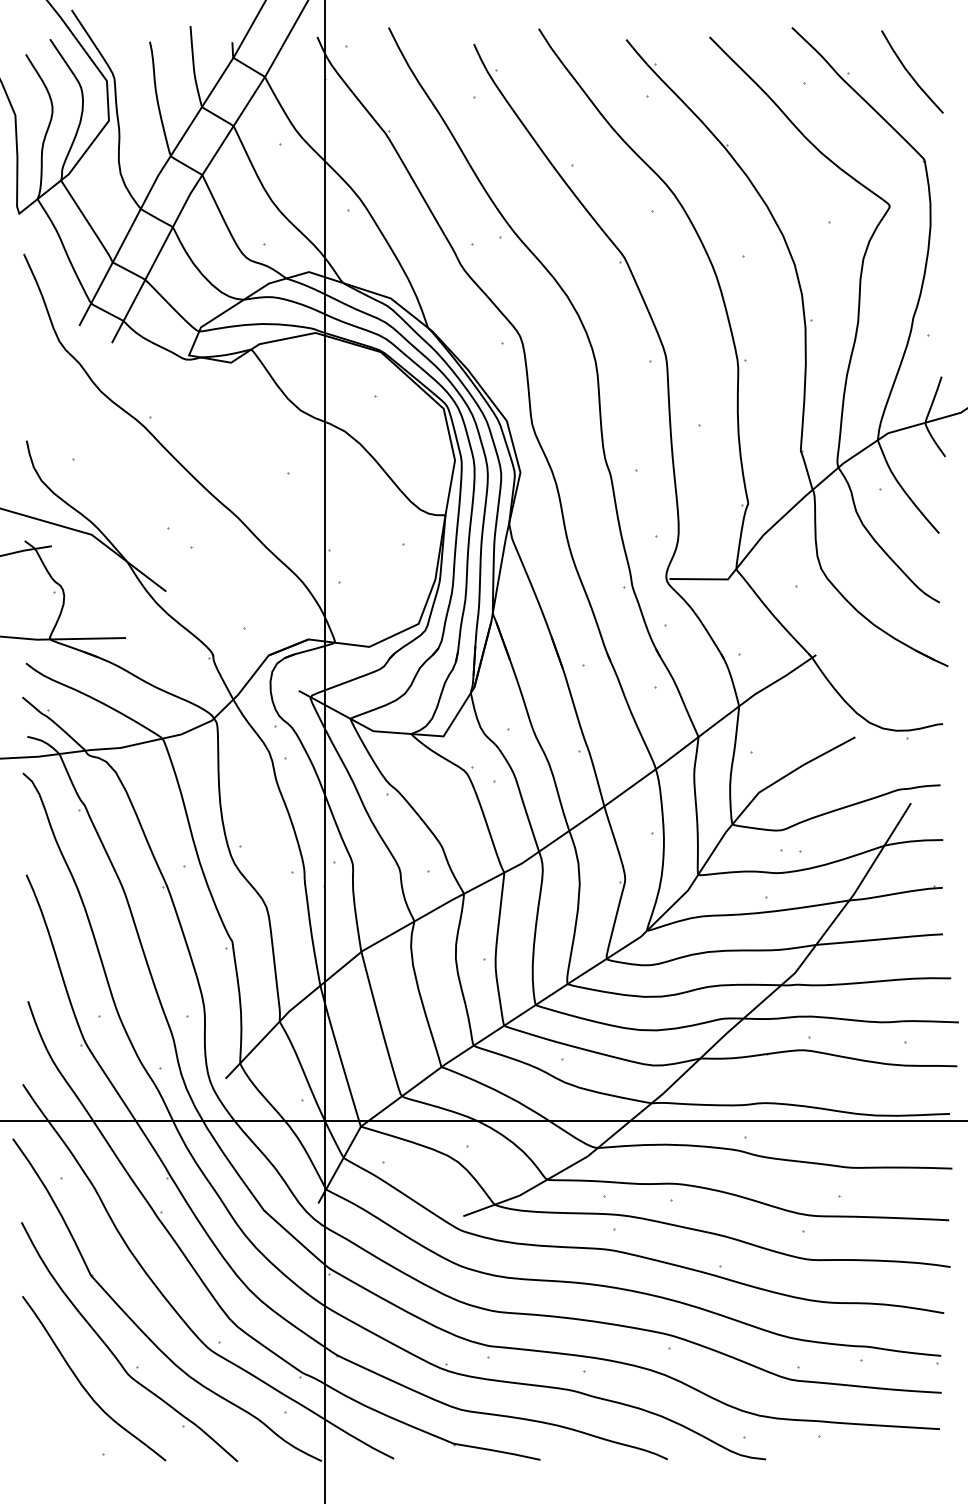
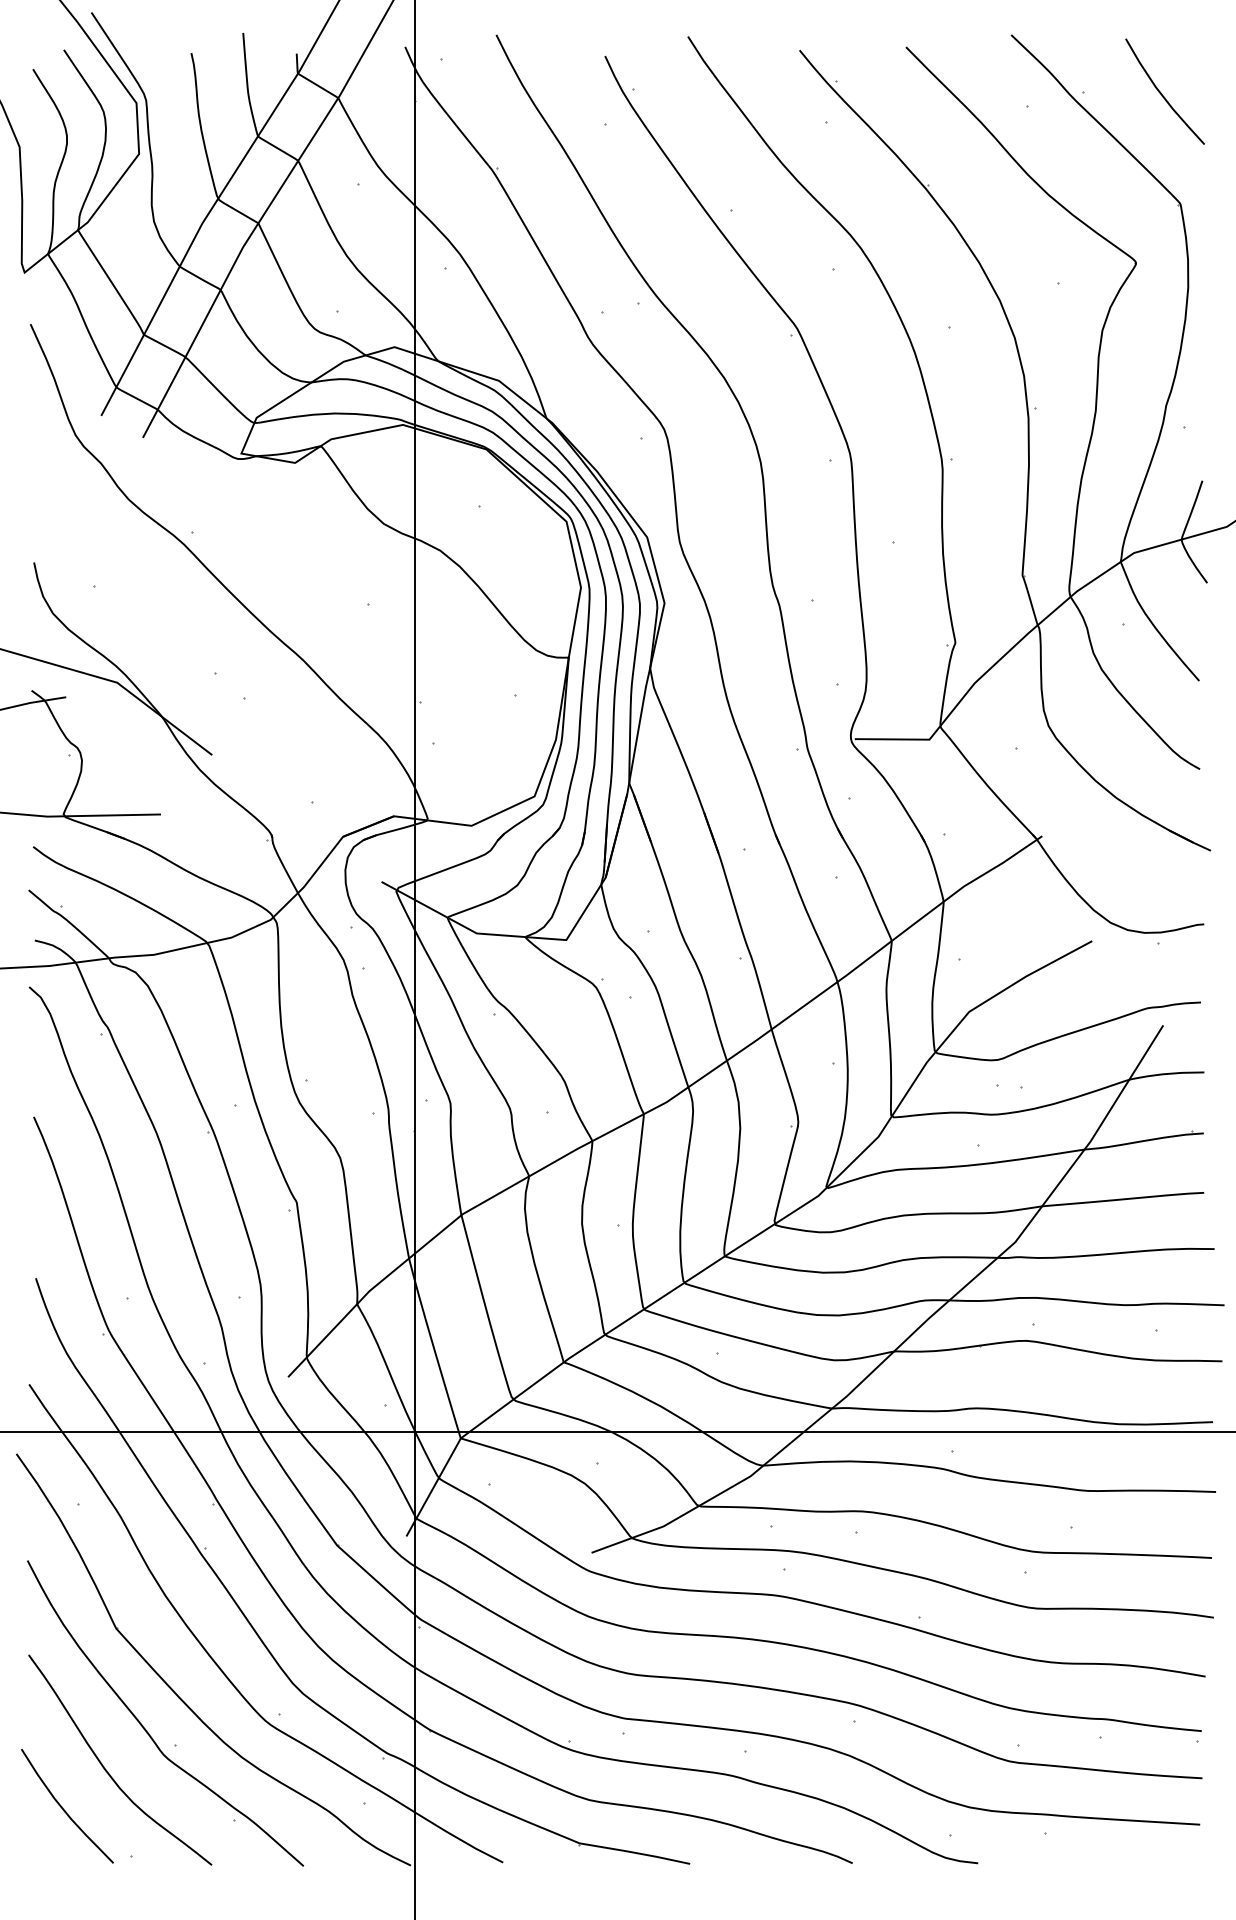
curve: (50, 1416) -> (64, 1808), added

